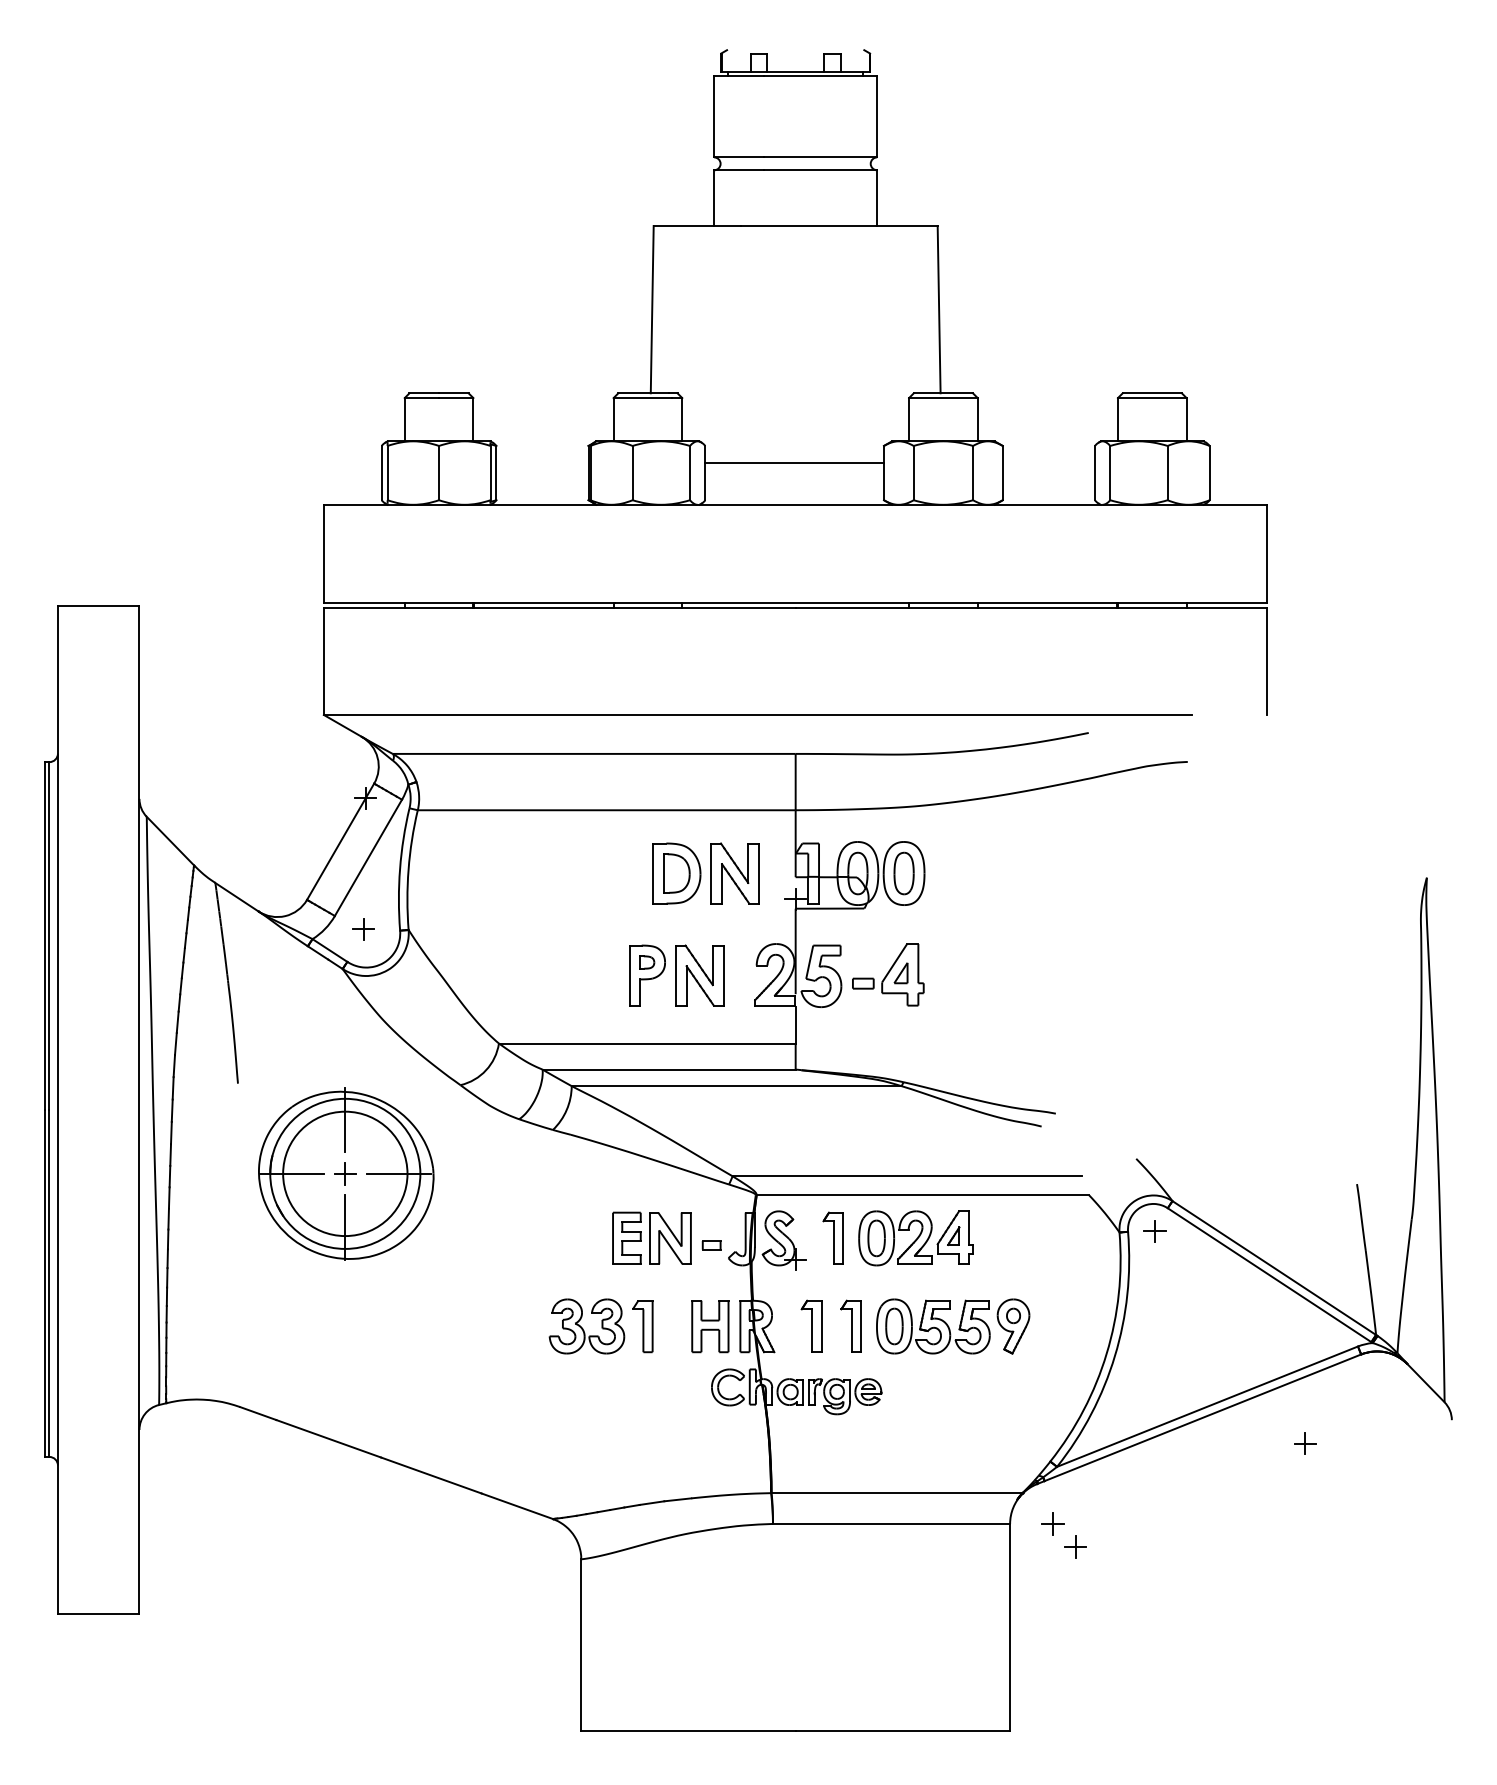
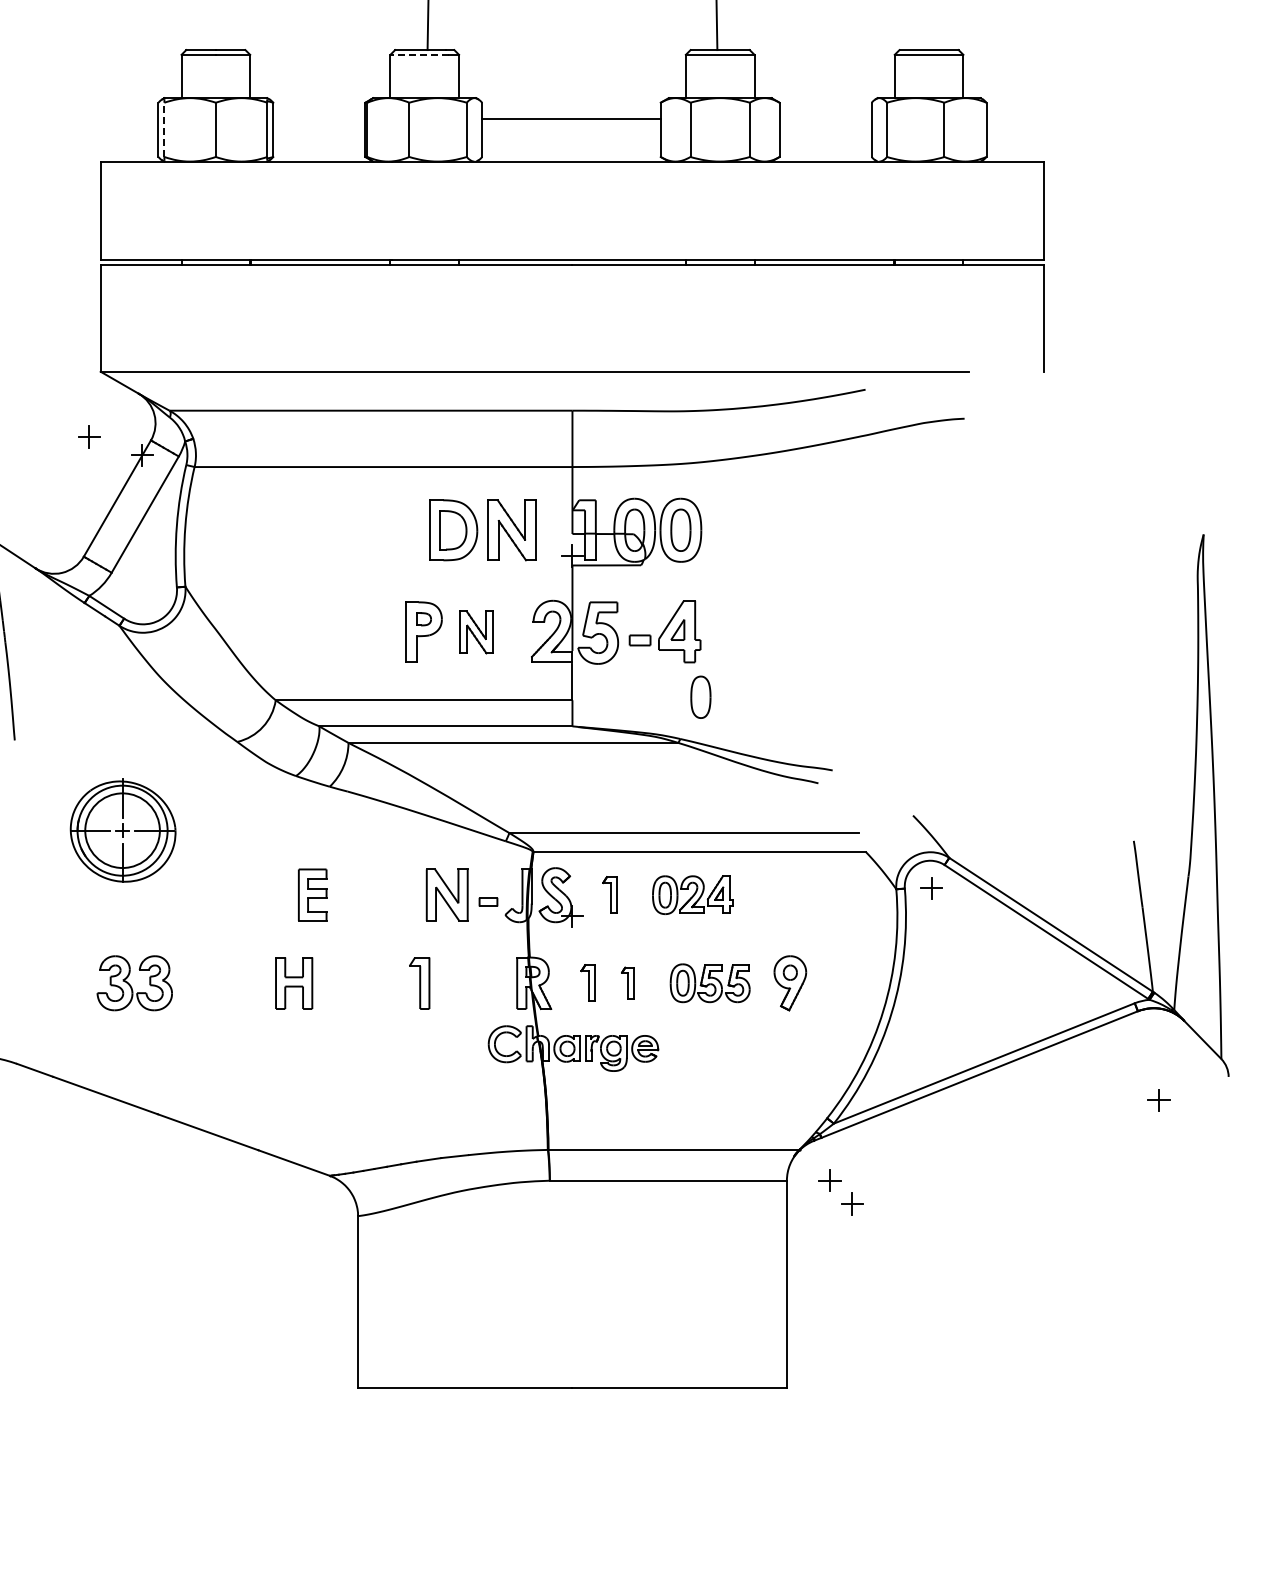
line: (642, 398) -> (419, 55), solid -> dashed
line: (387, 472) -> (164, 129), solid -> dashed
part: (363, 929) -> (89, 437), moved
part: (699, 975) -> (476, 632), size x0.7
part: (923, 1040) -> (700, 697), added
part: (346, 1173) -> (123, 830), size x0.6
part: (626, 1237) -> (312, 894), moved
part: (832, 1237) -> (609, 894), size x0.7
part: (915, 1238) -> (692, 895), size x0.7
part: (811, 1325) -> (588, 982), size x0.7
part: (850, 1325) -> (627, 982), size x0.6
part: (586, 1326) -> (134, 983), moved
part: (710, 1326) -> (294, 983), moved
part: (933, 1326) -> (710, 983), size x0.7
part: (1305, 1443) -> (1159, 1100), moved

